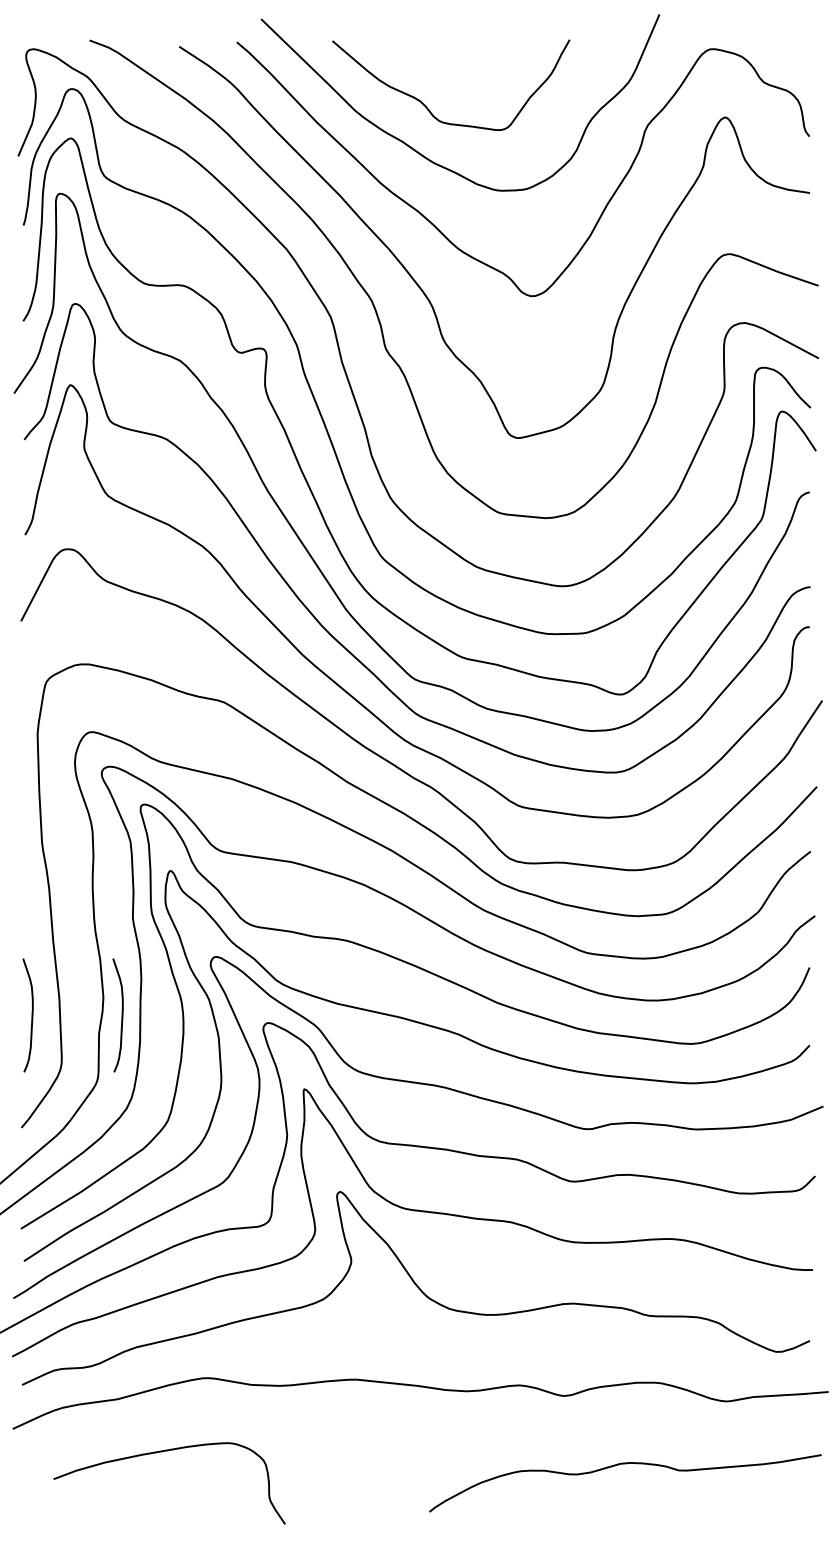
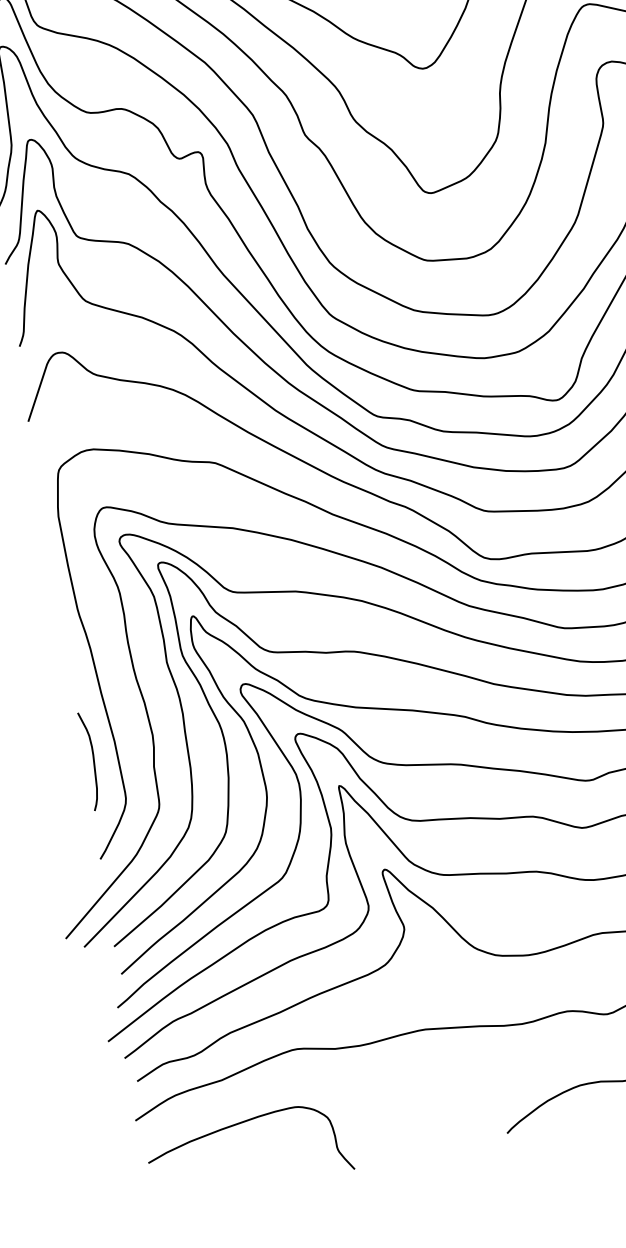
curve: (121, 1015) -> (170, 748), removed
curve: (162, 1452) -> (238, 1124), moved

